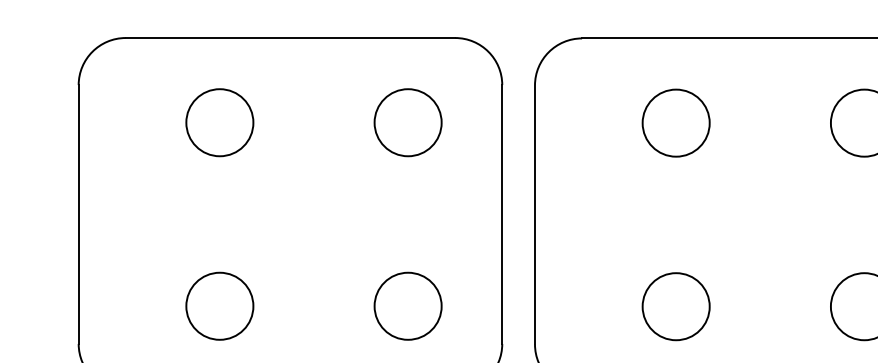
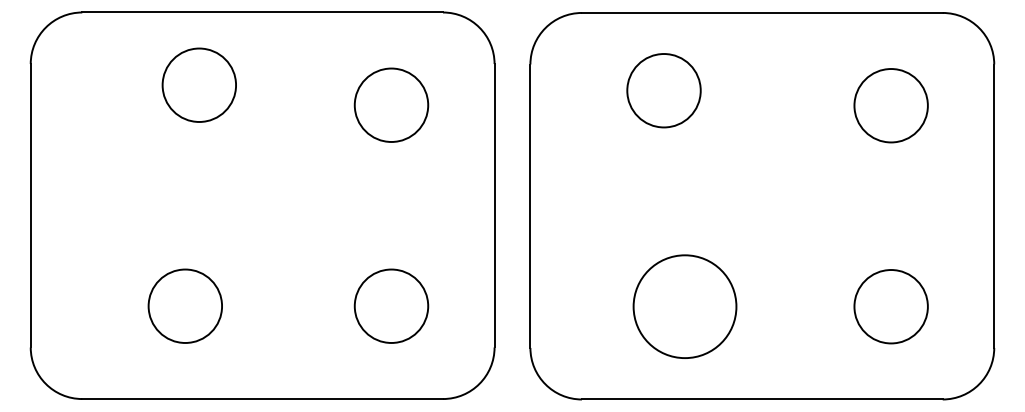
circle: (219, 122) -> (198, 84), moved
circle: (675, 122) -> (663, 90), moved
circle: (675, 306) -> (684, 306), size x1.4

